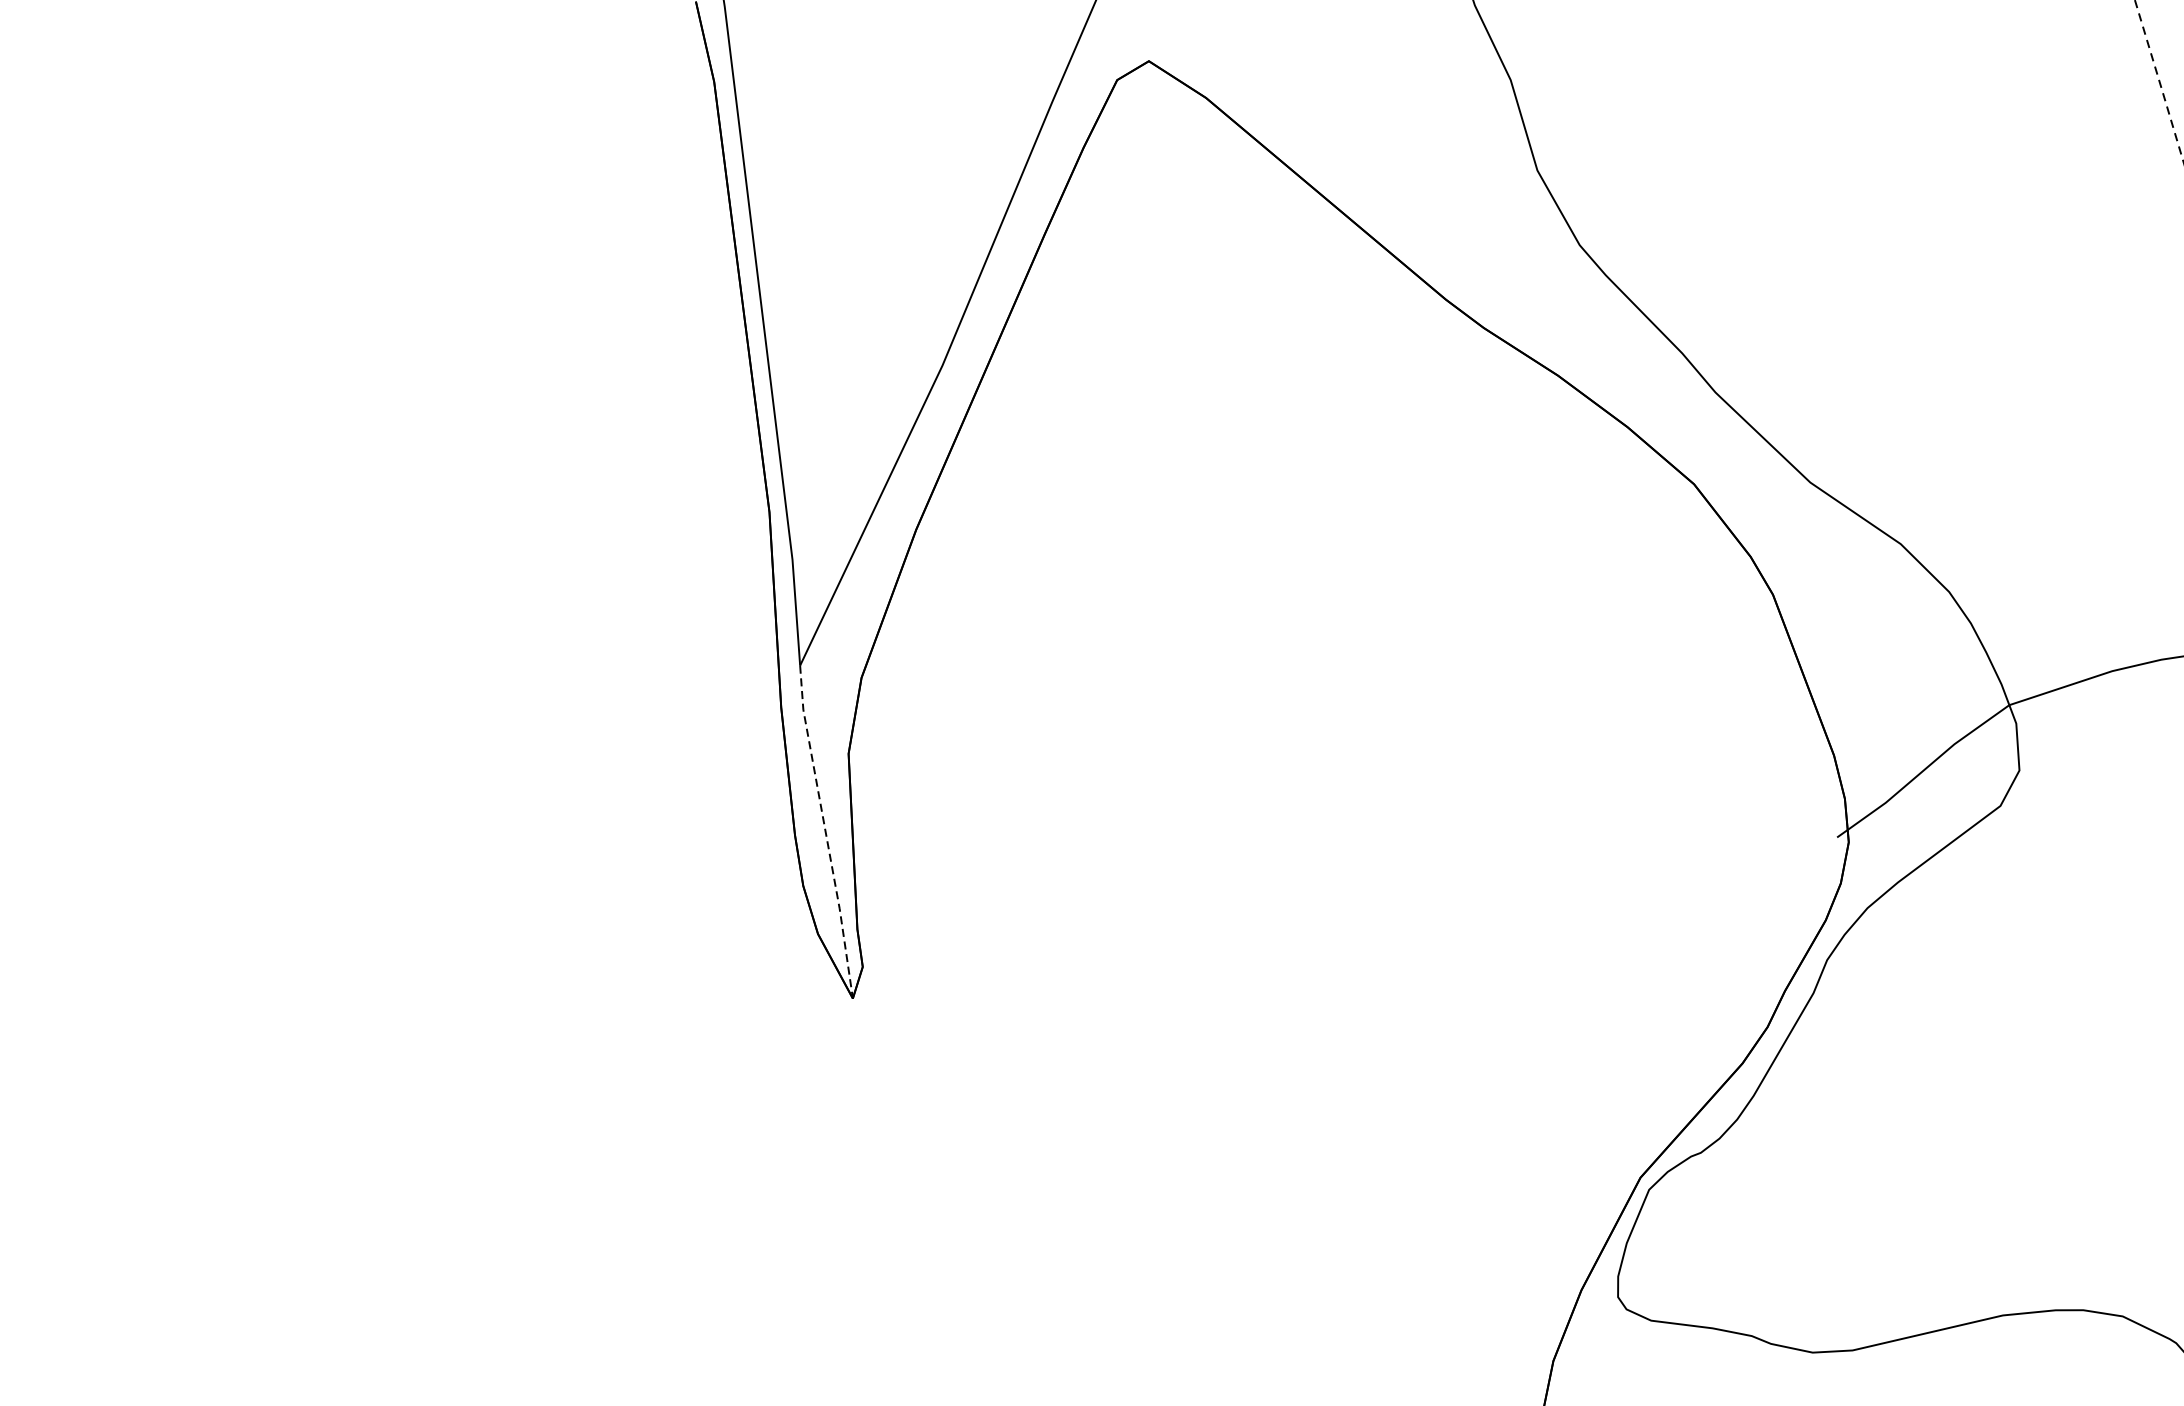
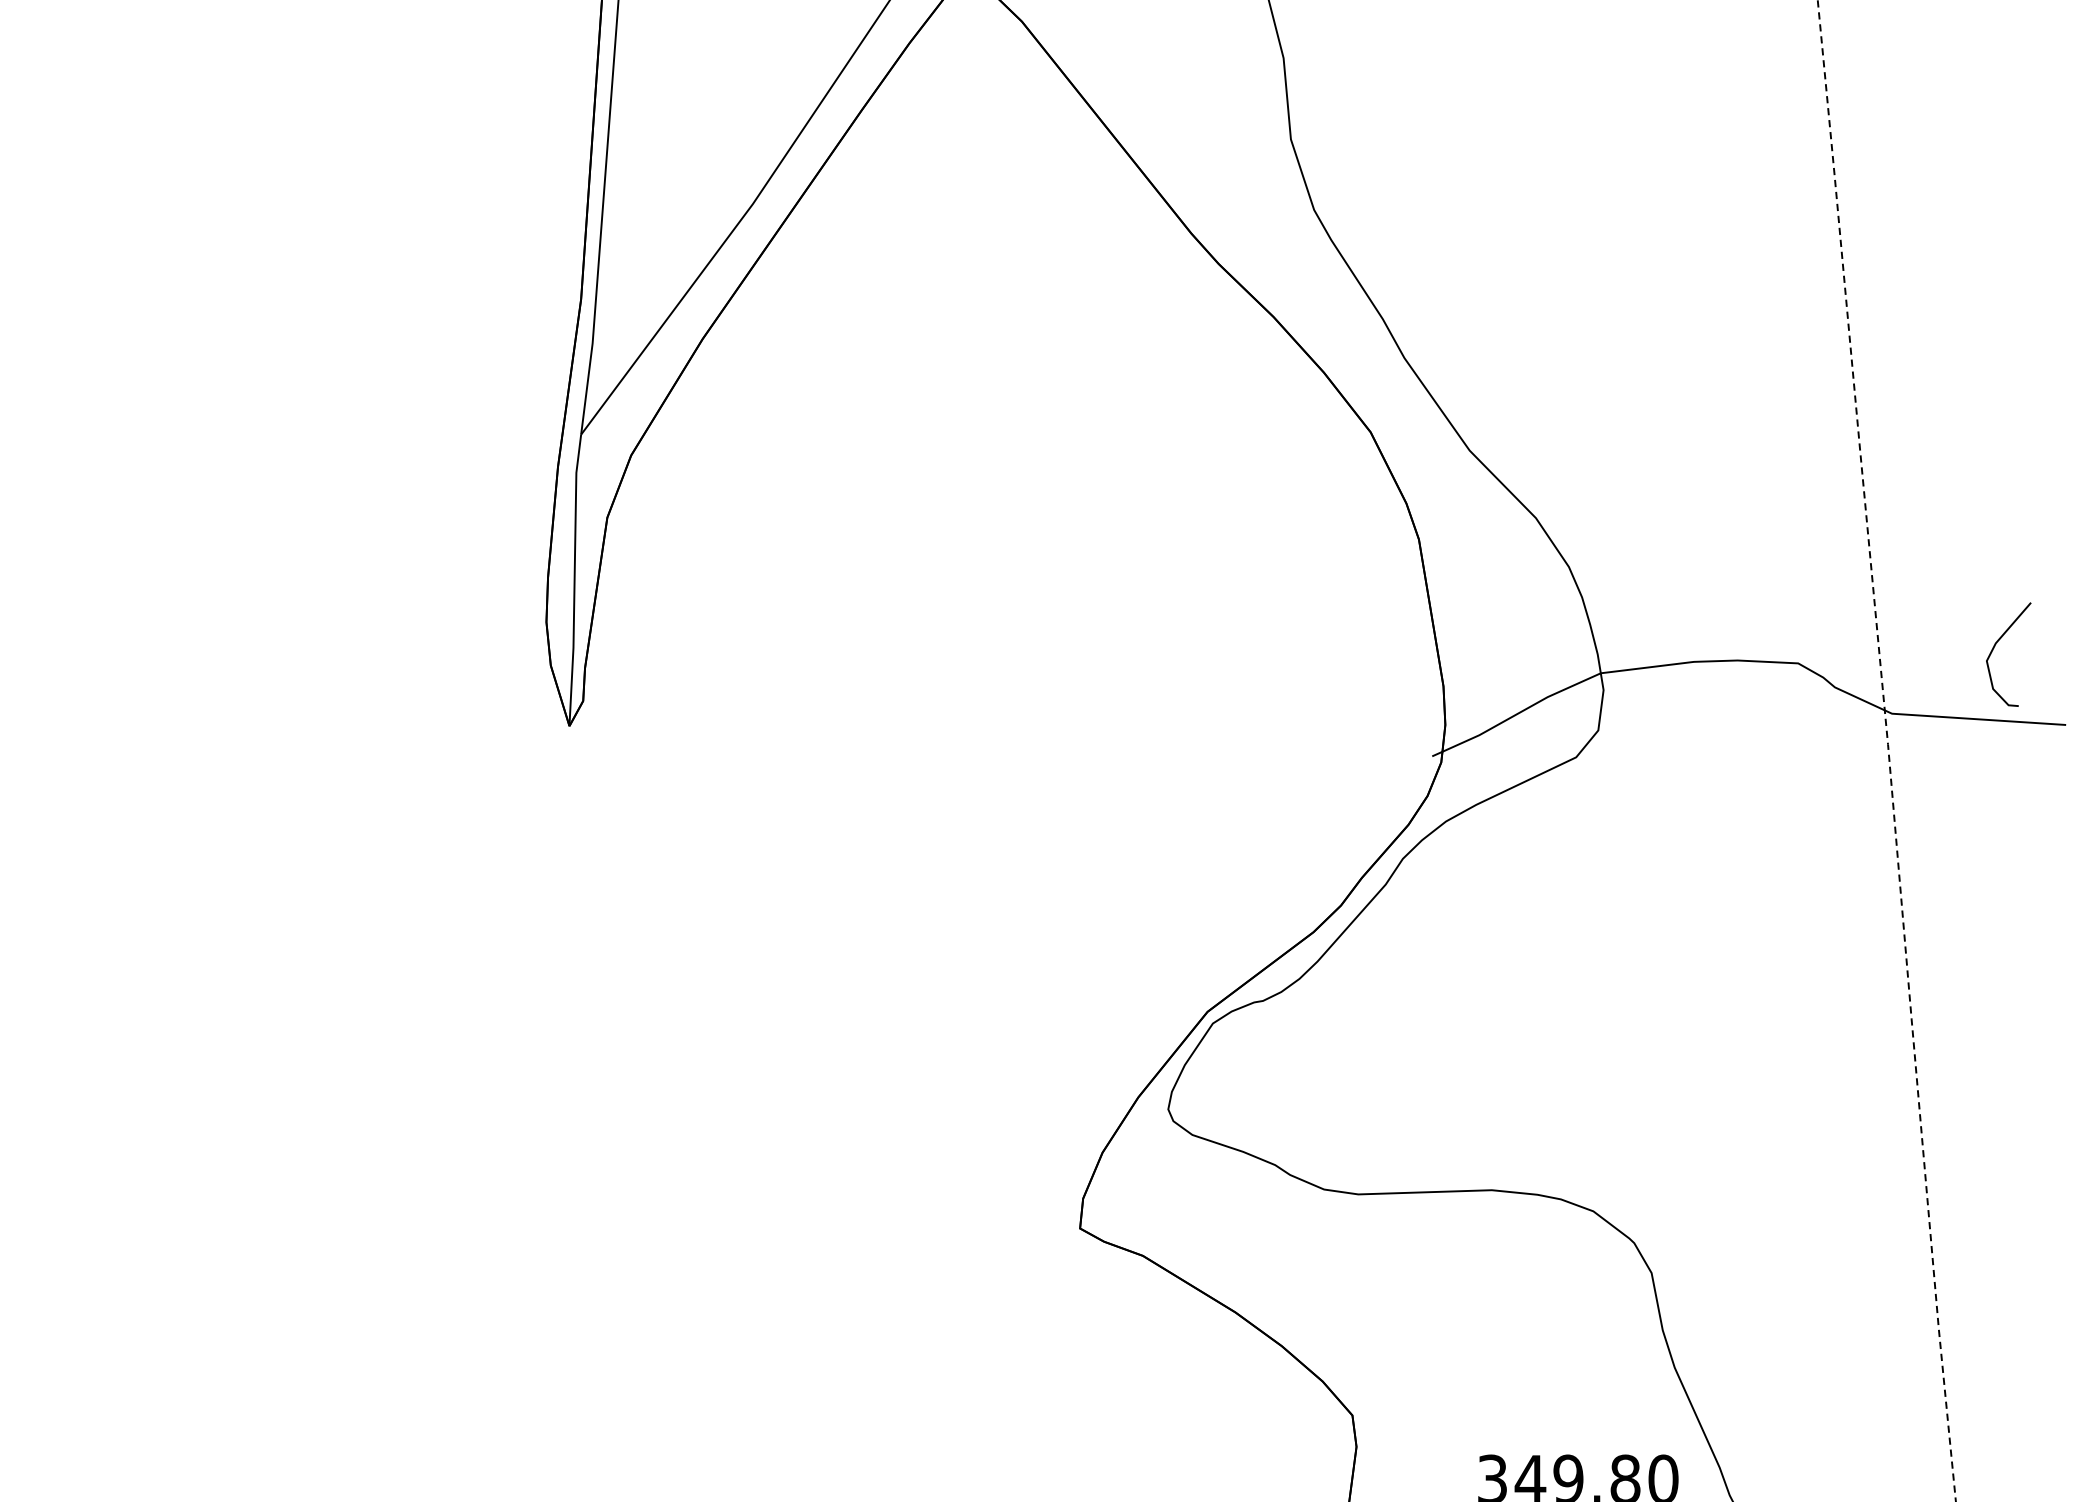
line: (825, 832) -> (574, 580), dashed -> solid

